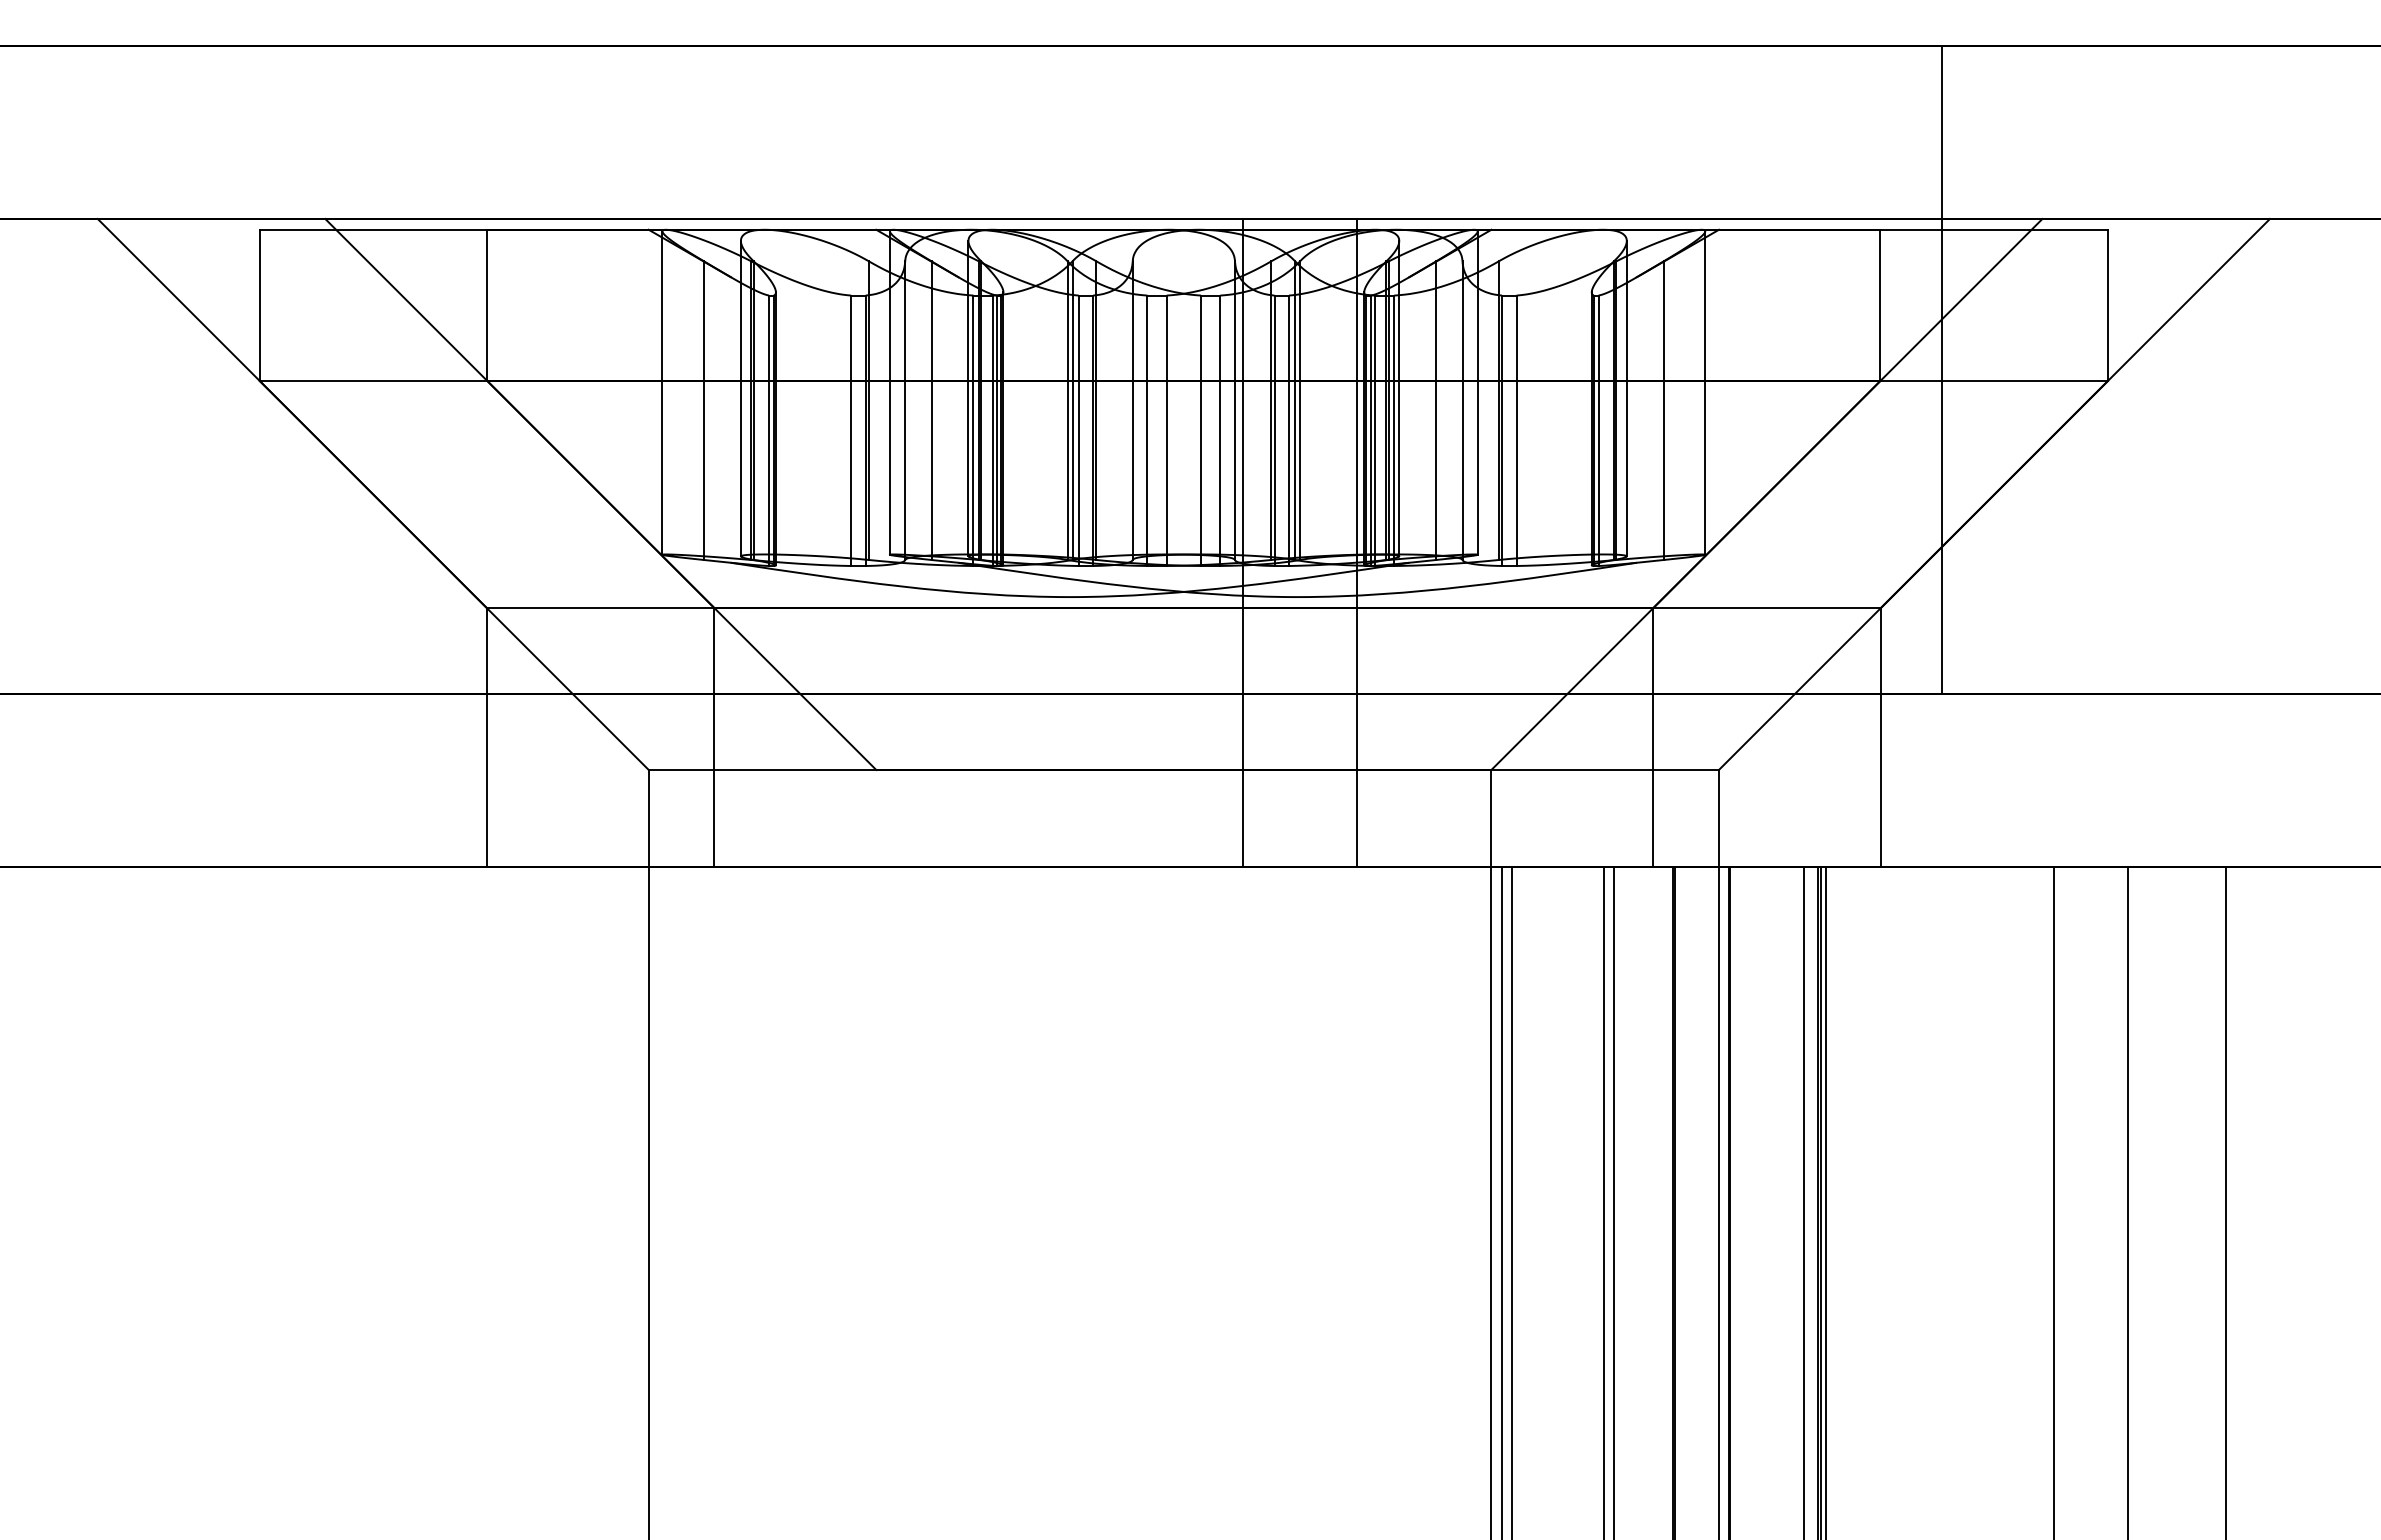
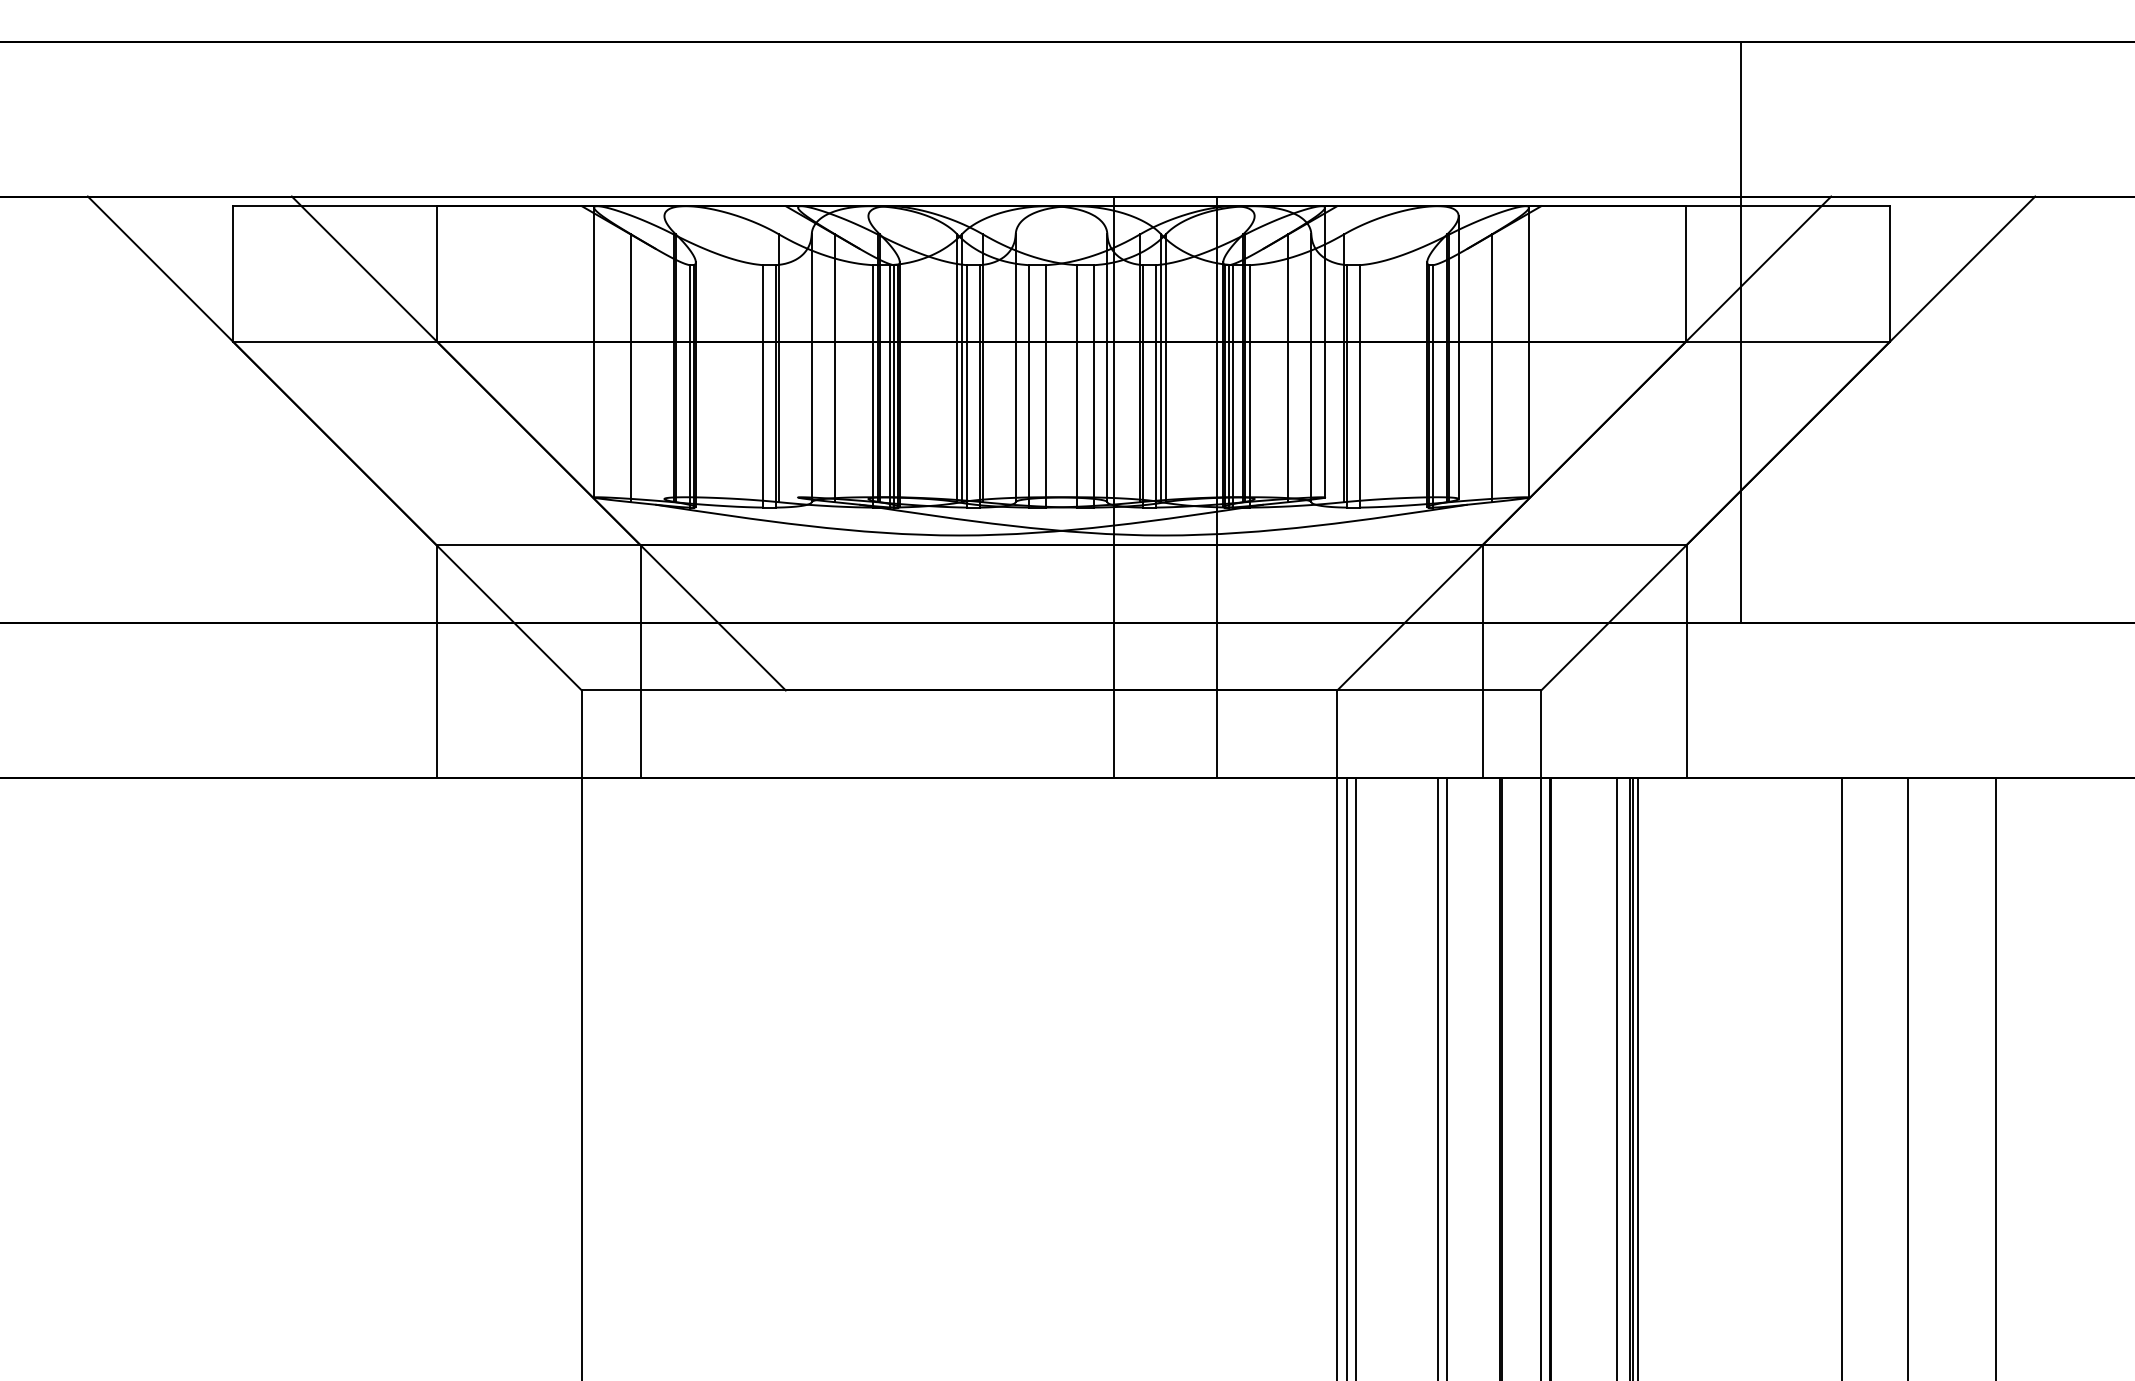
line: (889, 391) -> (797, 351), removed
line: (740, 398) -> (664, 357), removed
line: (968, 398) -> (868, 357), removed
line: (1399, 398) -> (1254, 357), removed

